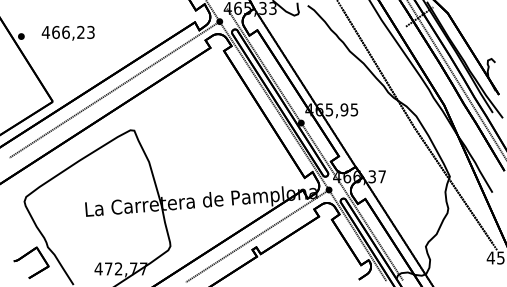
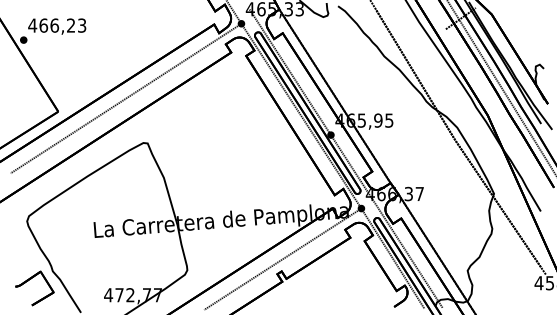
text: (68, 33) -> (57, 26), moved

